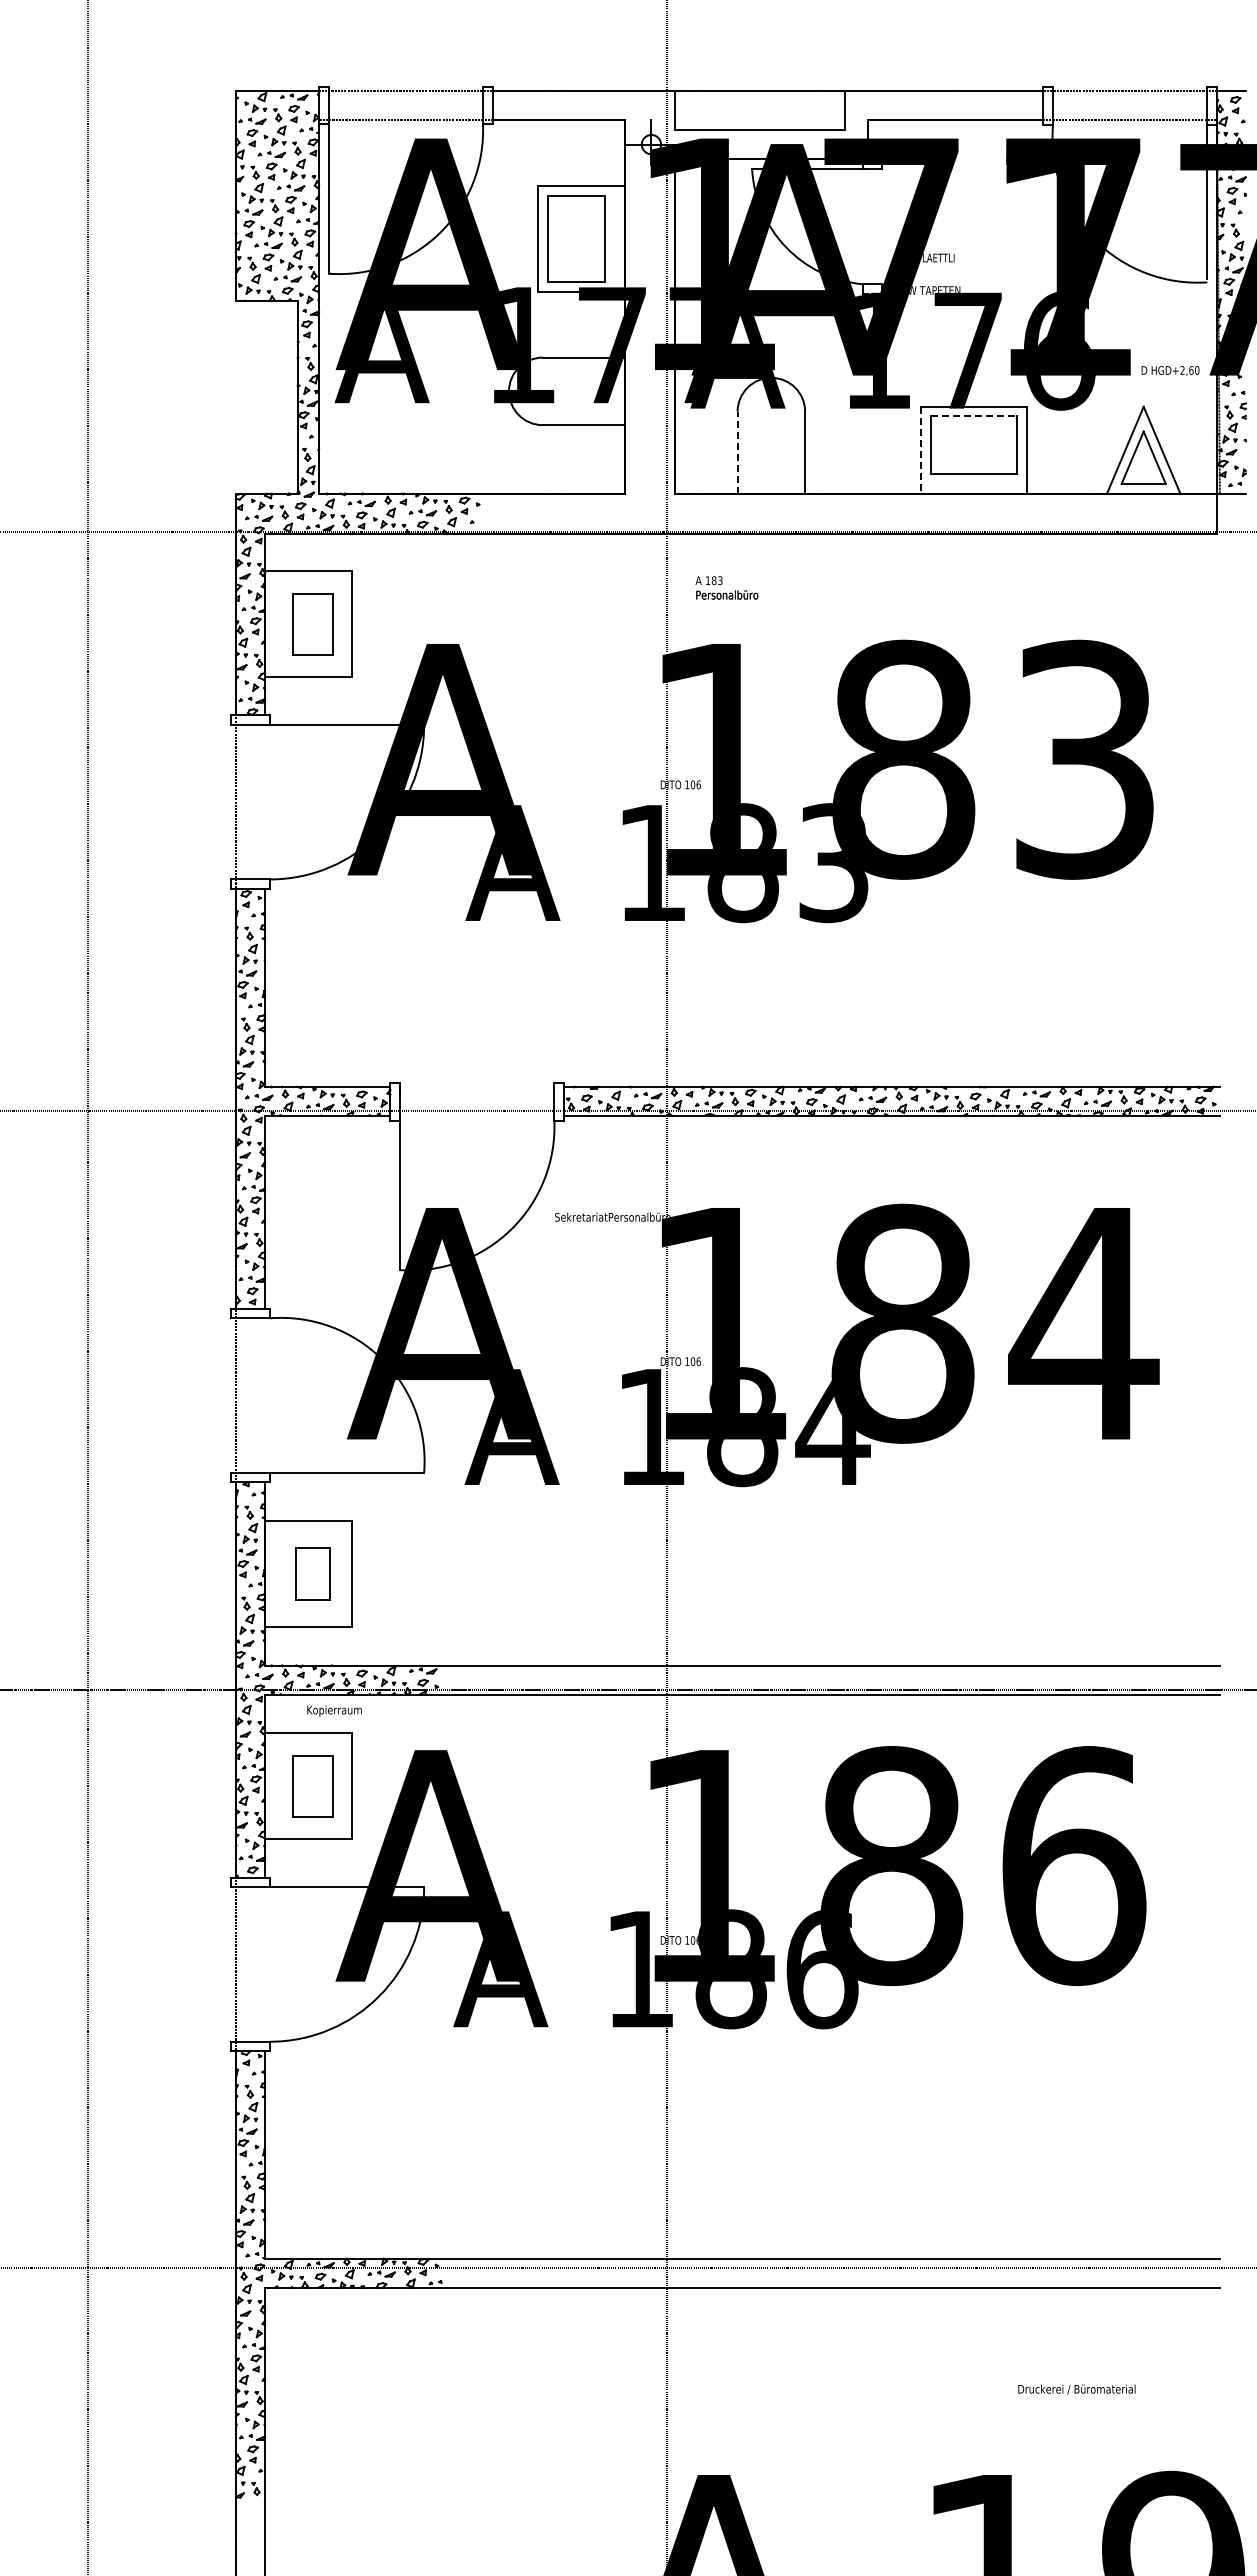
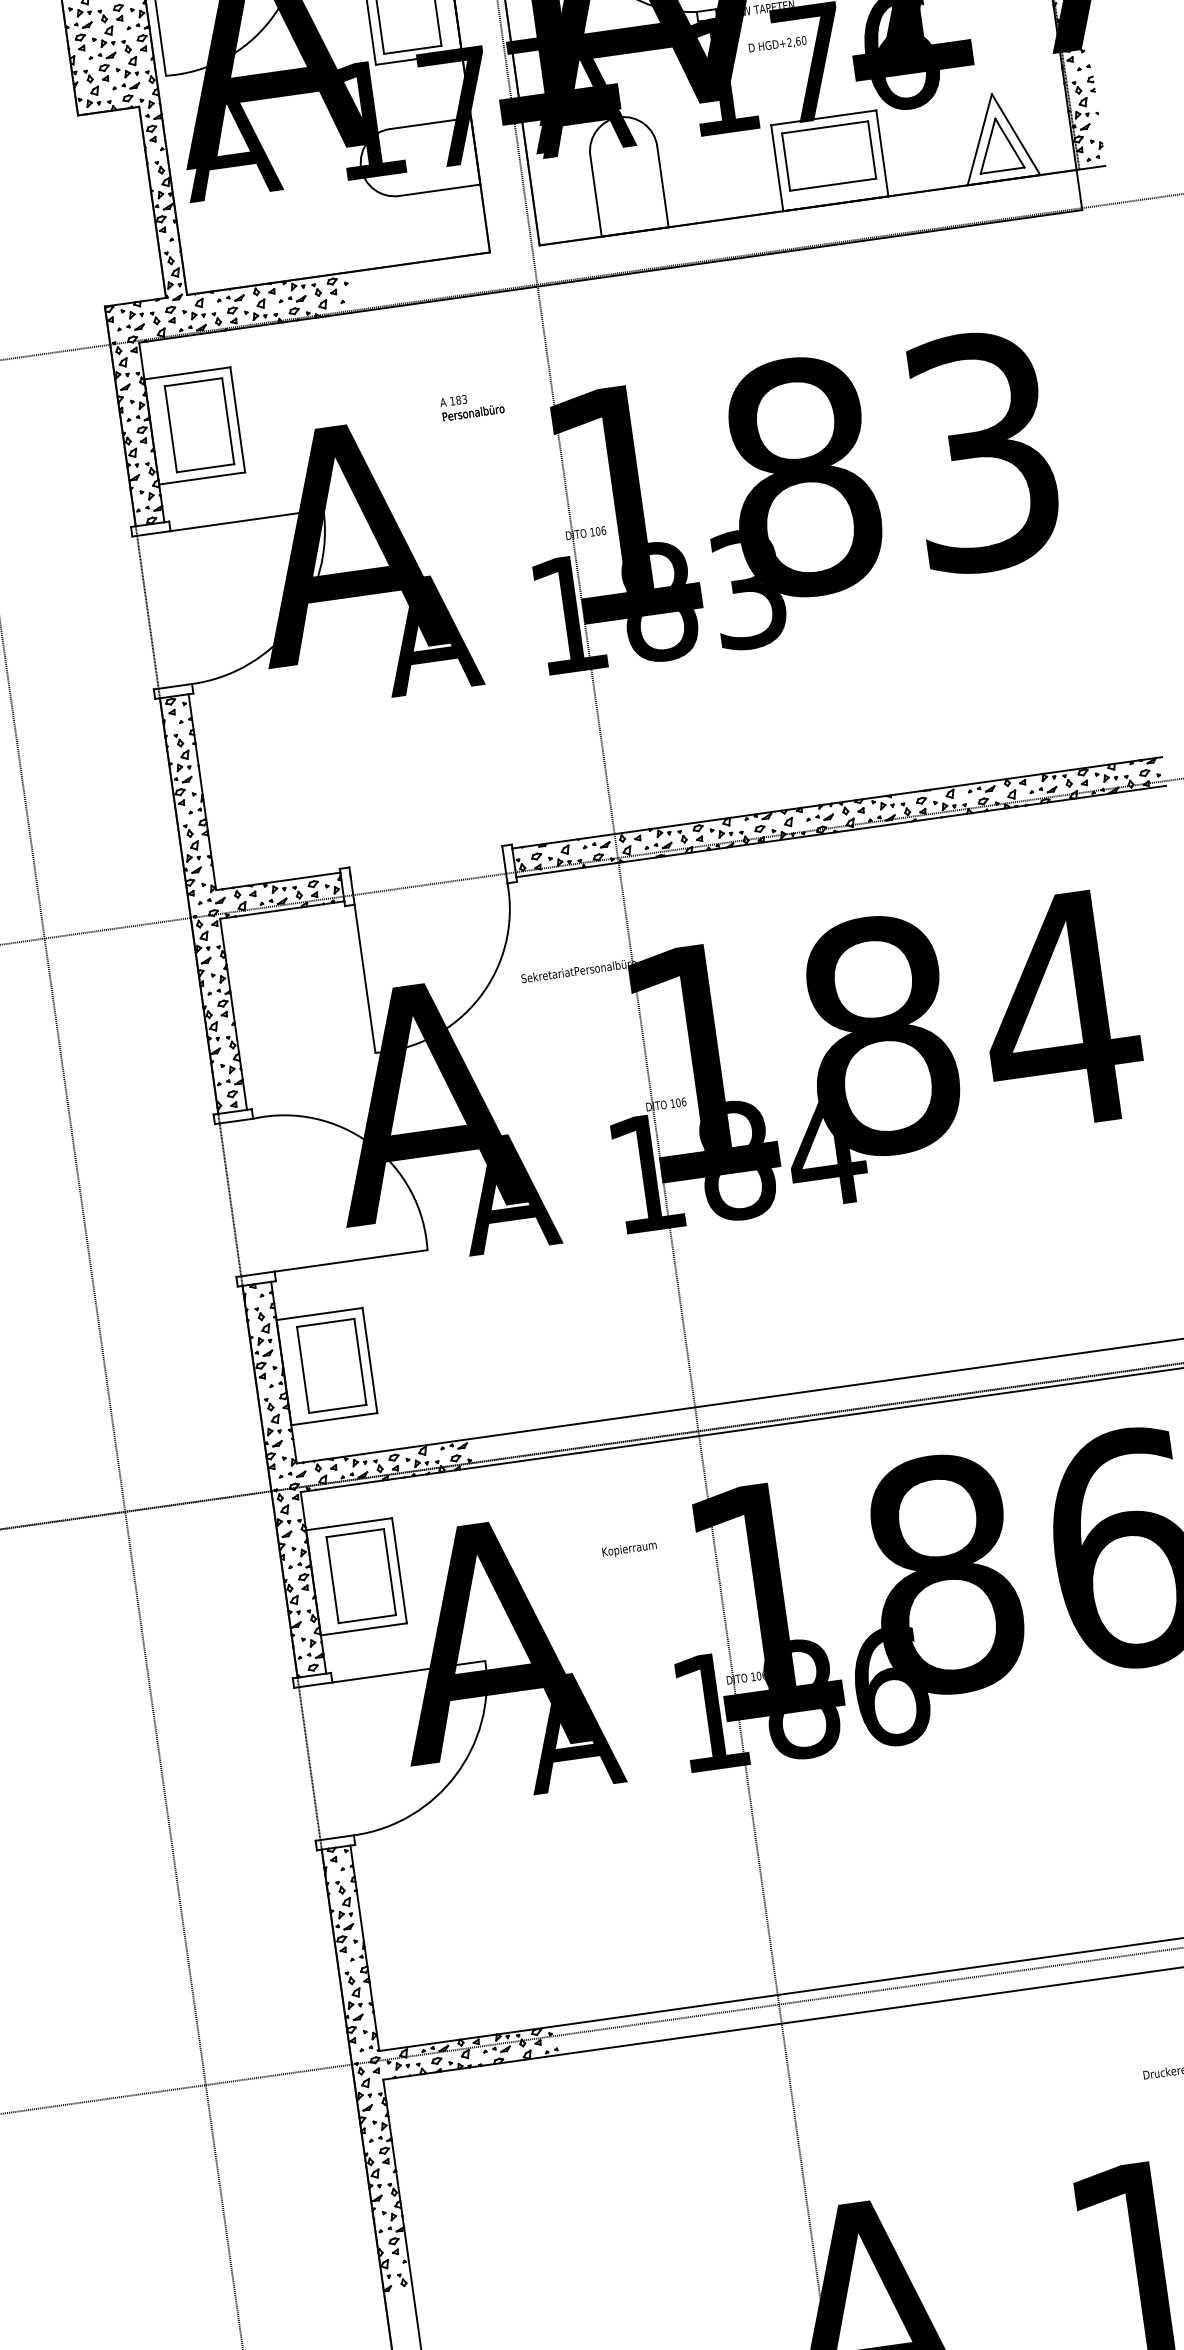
text: (1170, 371) -> (777, 45), moved
line: (974, 416) -> (825, 127), dashed -> solid
line: (920, 450) -> (776, 168), dashed -> solid
line: (737, 452) -> (595, 195), dashed -> solid
text: (726, 587) -> (471, 405), moved
part: (312, 624) -> (198, 425), size x1.43
part: (312, 1573) -> (330, 1365), size x1.67
text: (334, 1710) -> (629, 1548), moved
part: (312, 1786) -> (360, 1576), size x1.43

